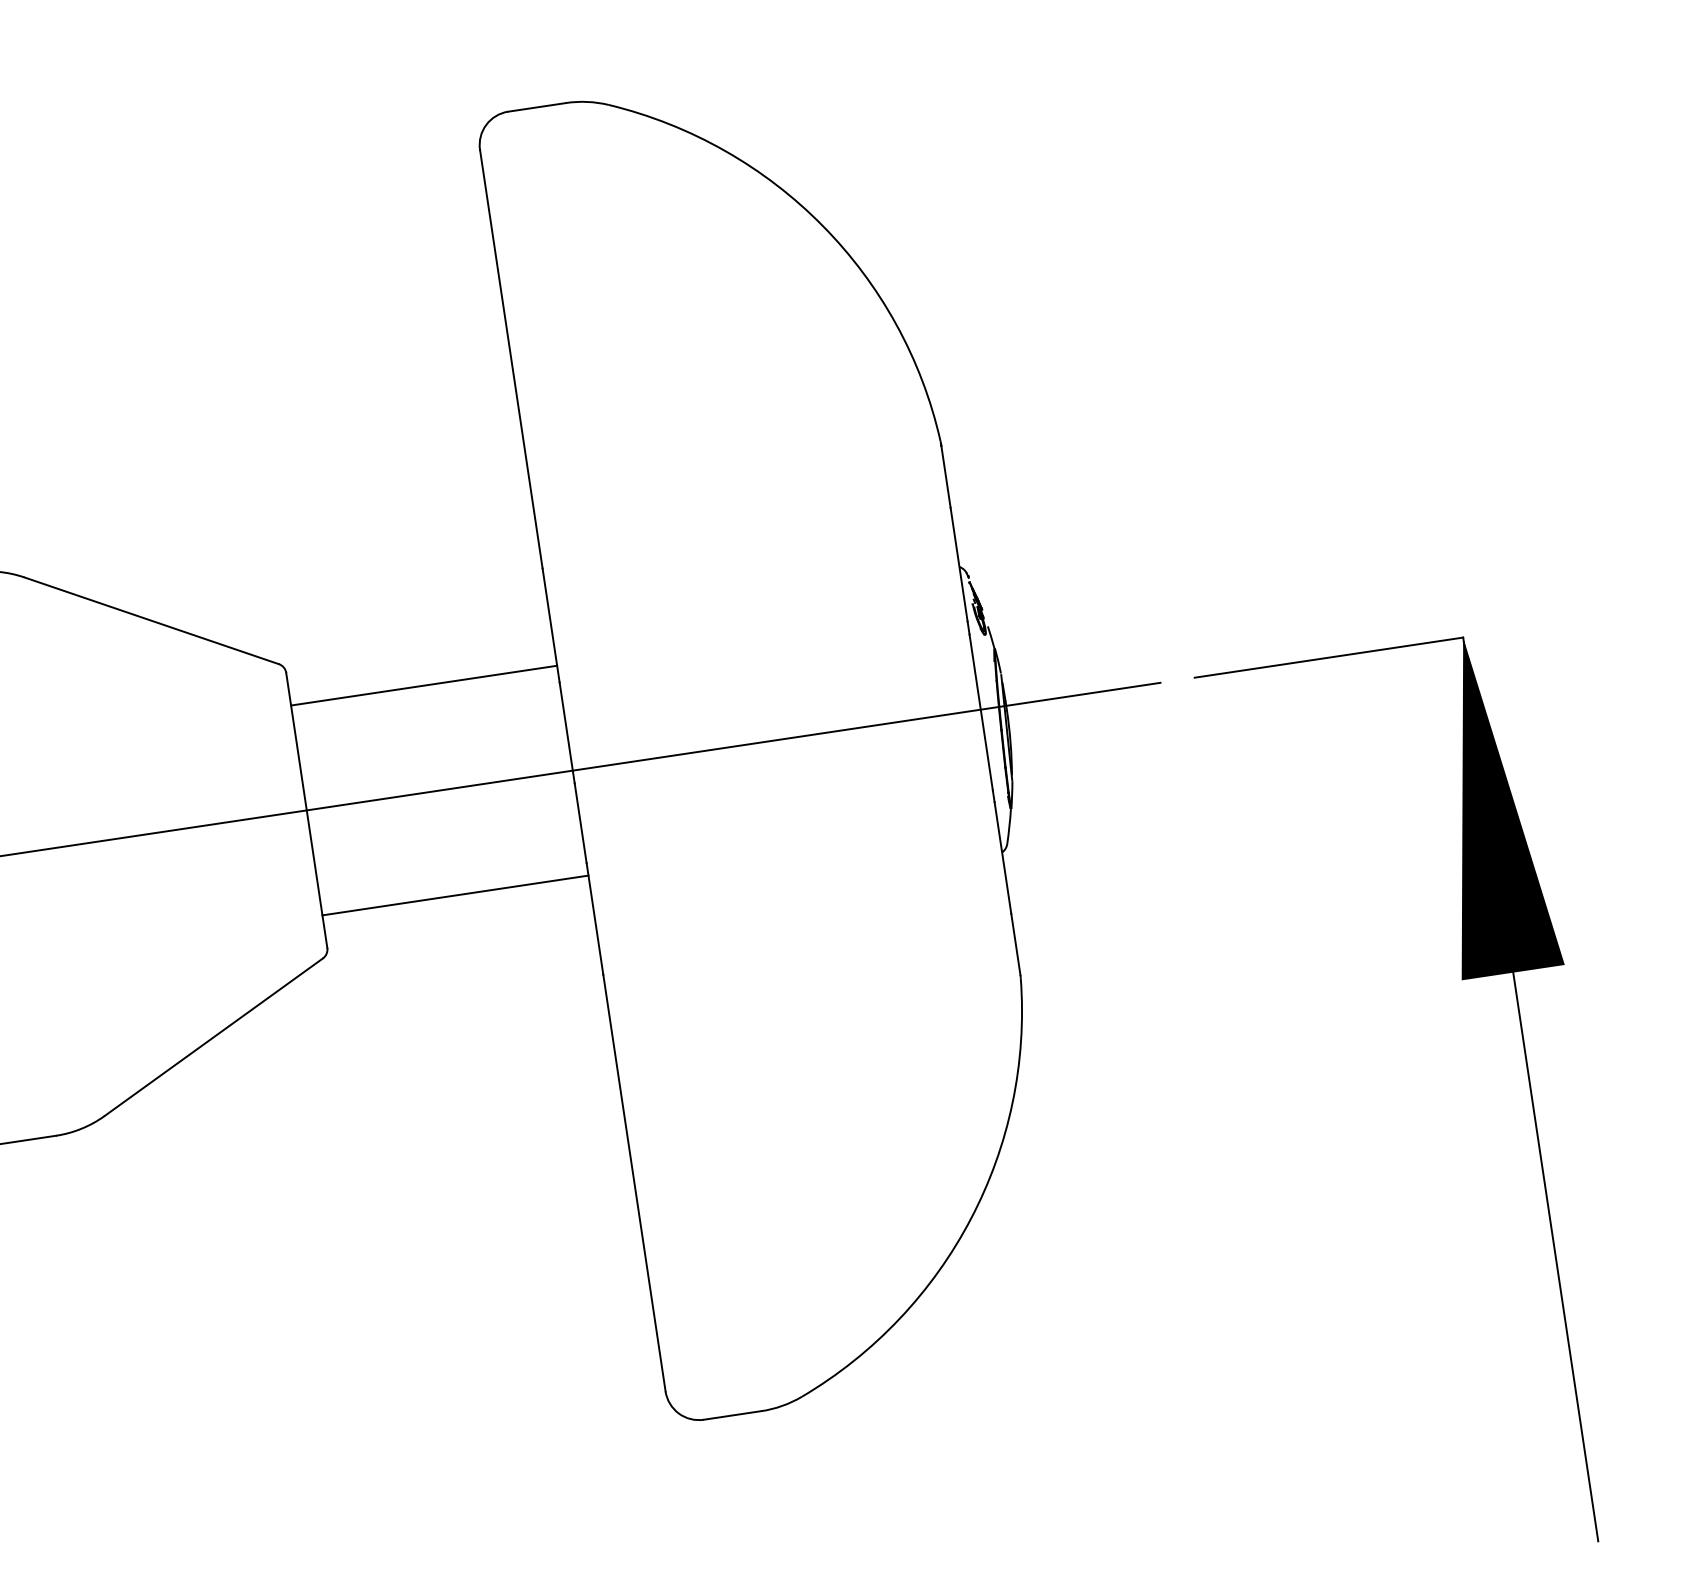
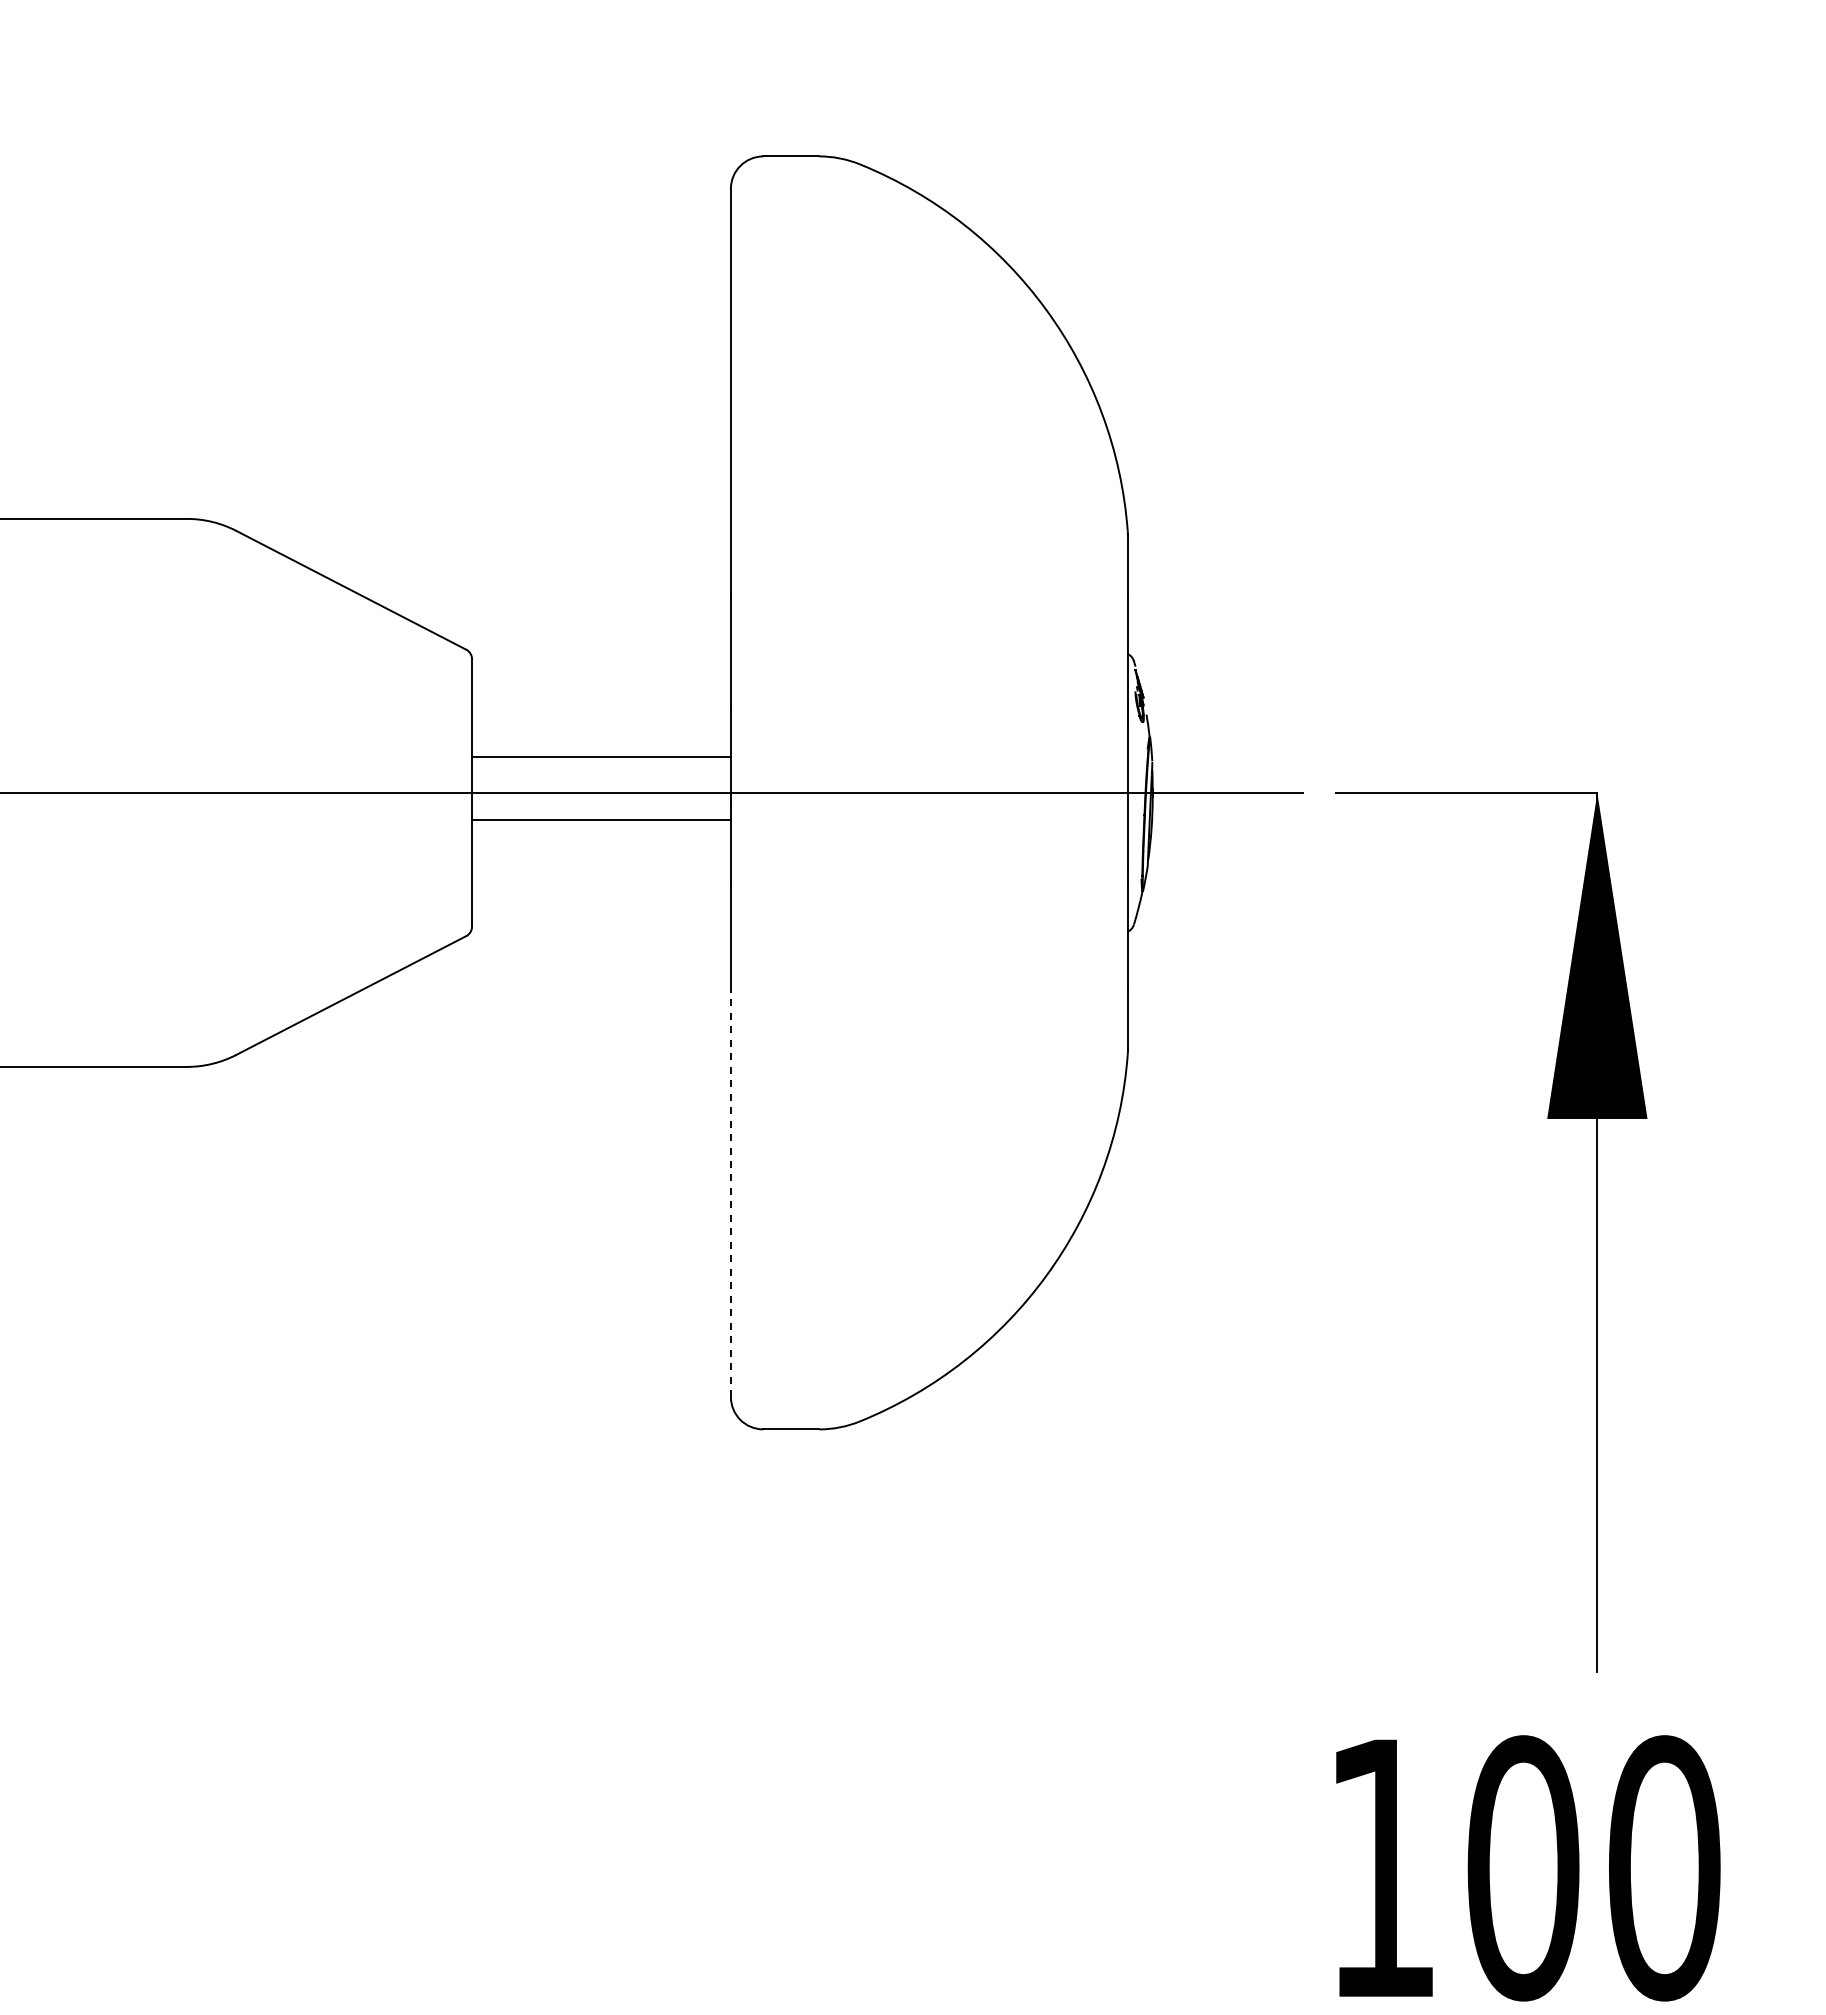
line: (424, 685) -> (601, 756), moved
line: (455, 895) -> (601, 820), moved
line: (634, 1183) -> (730, 1194), solid -> dashed

